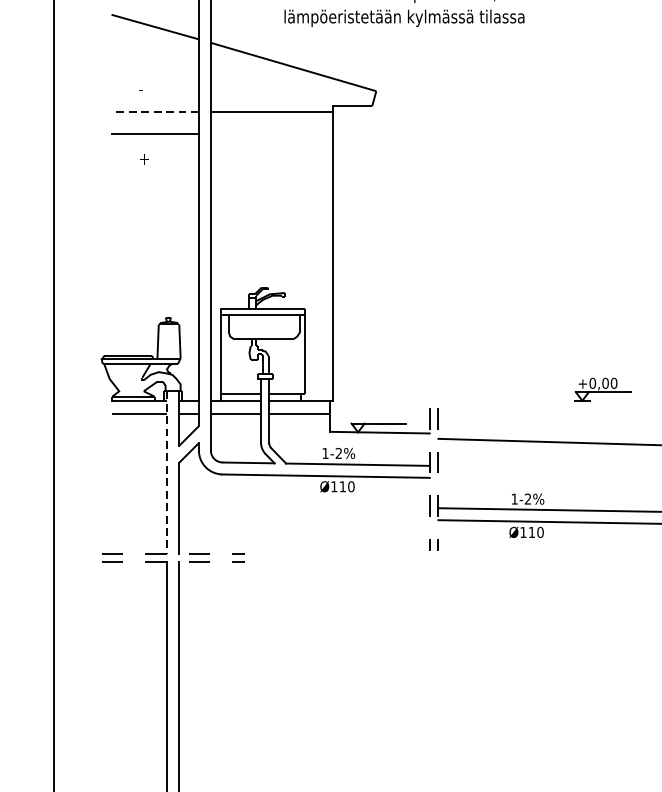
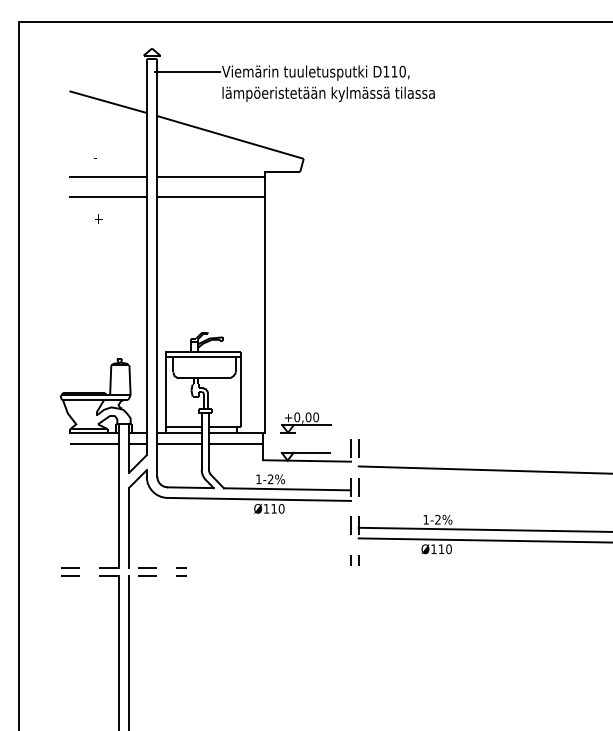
line: (155, 112) -> (108, 177), dashed -> solid
line: (272, 133) -> (211, 196), added
part: (602, 389) -> (305, 422), moved
line: (166, 472) -> (118, 496), dashed -> solid

